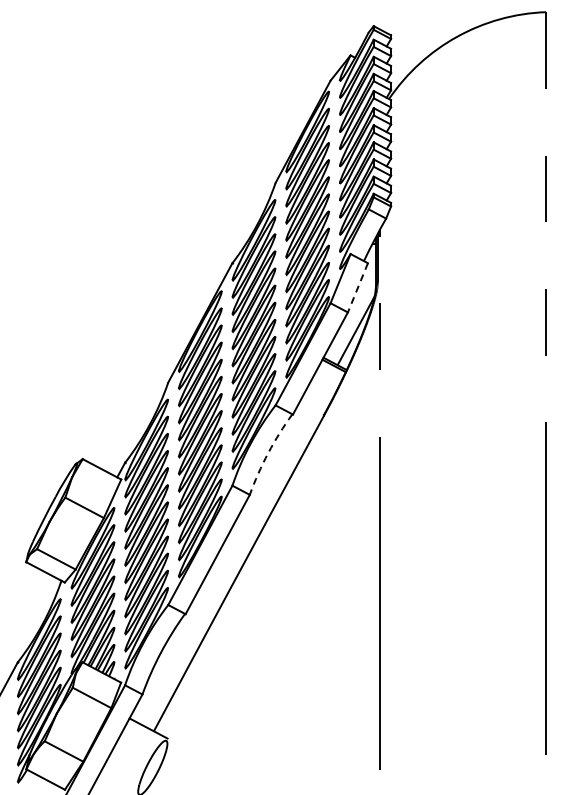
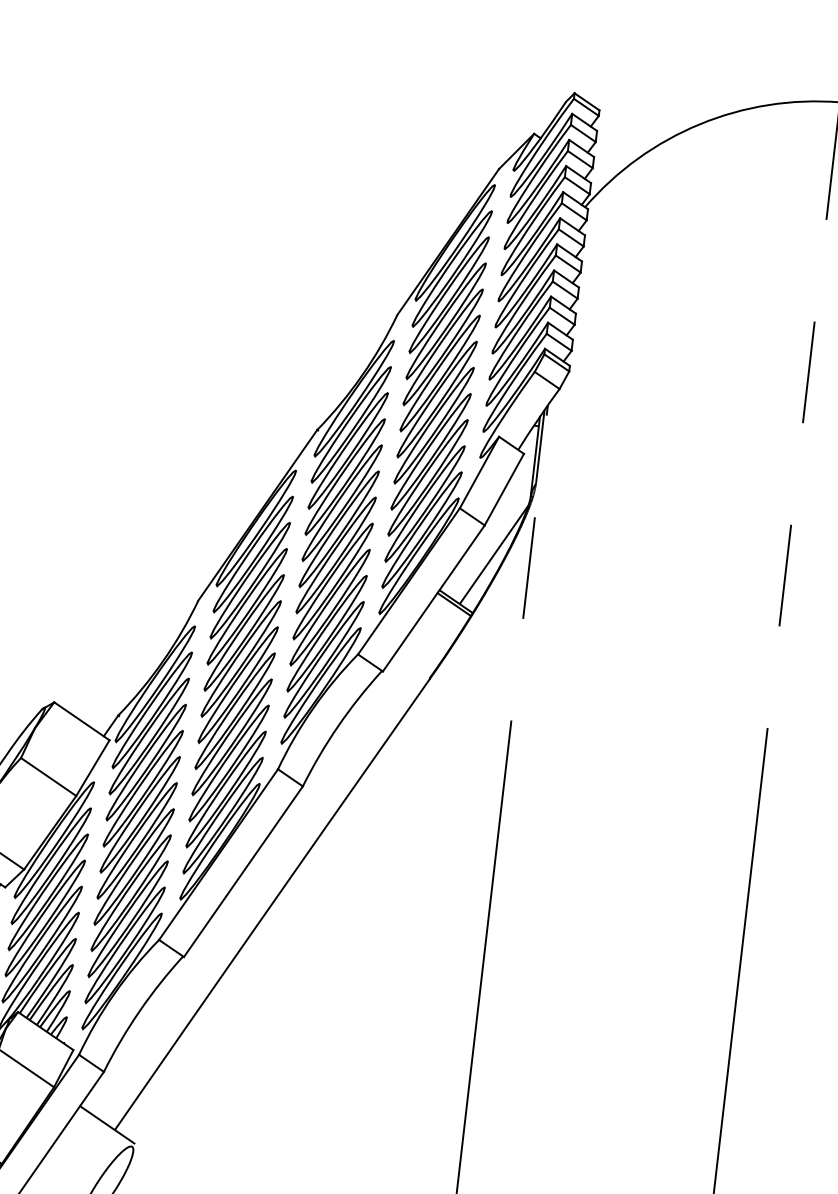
line: (357, 287) -> (503, 489), dashed -> solid
arc: (268, 453) -> (338, 726), dashed -> solid

